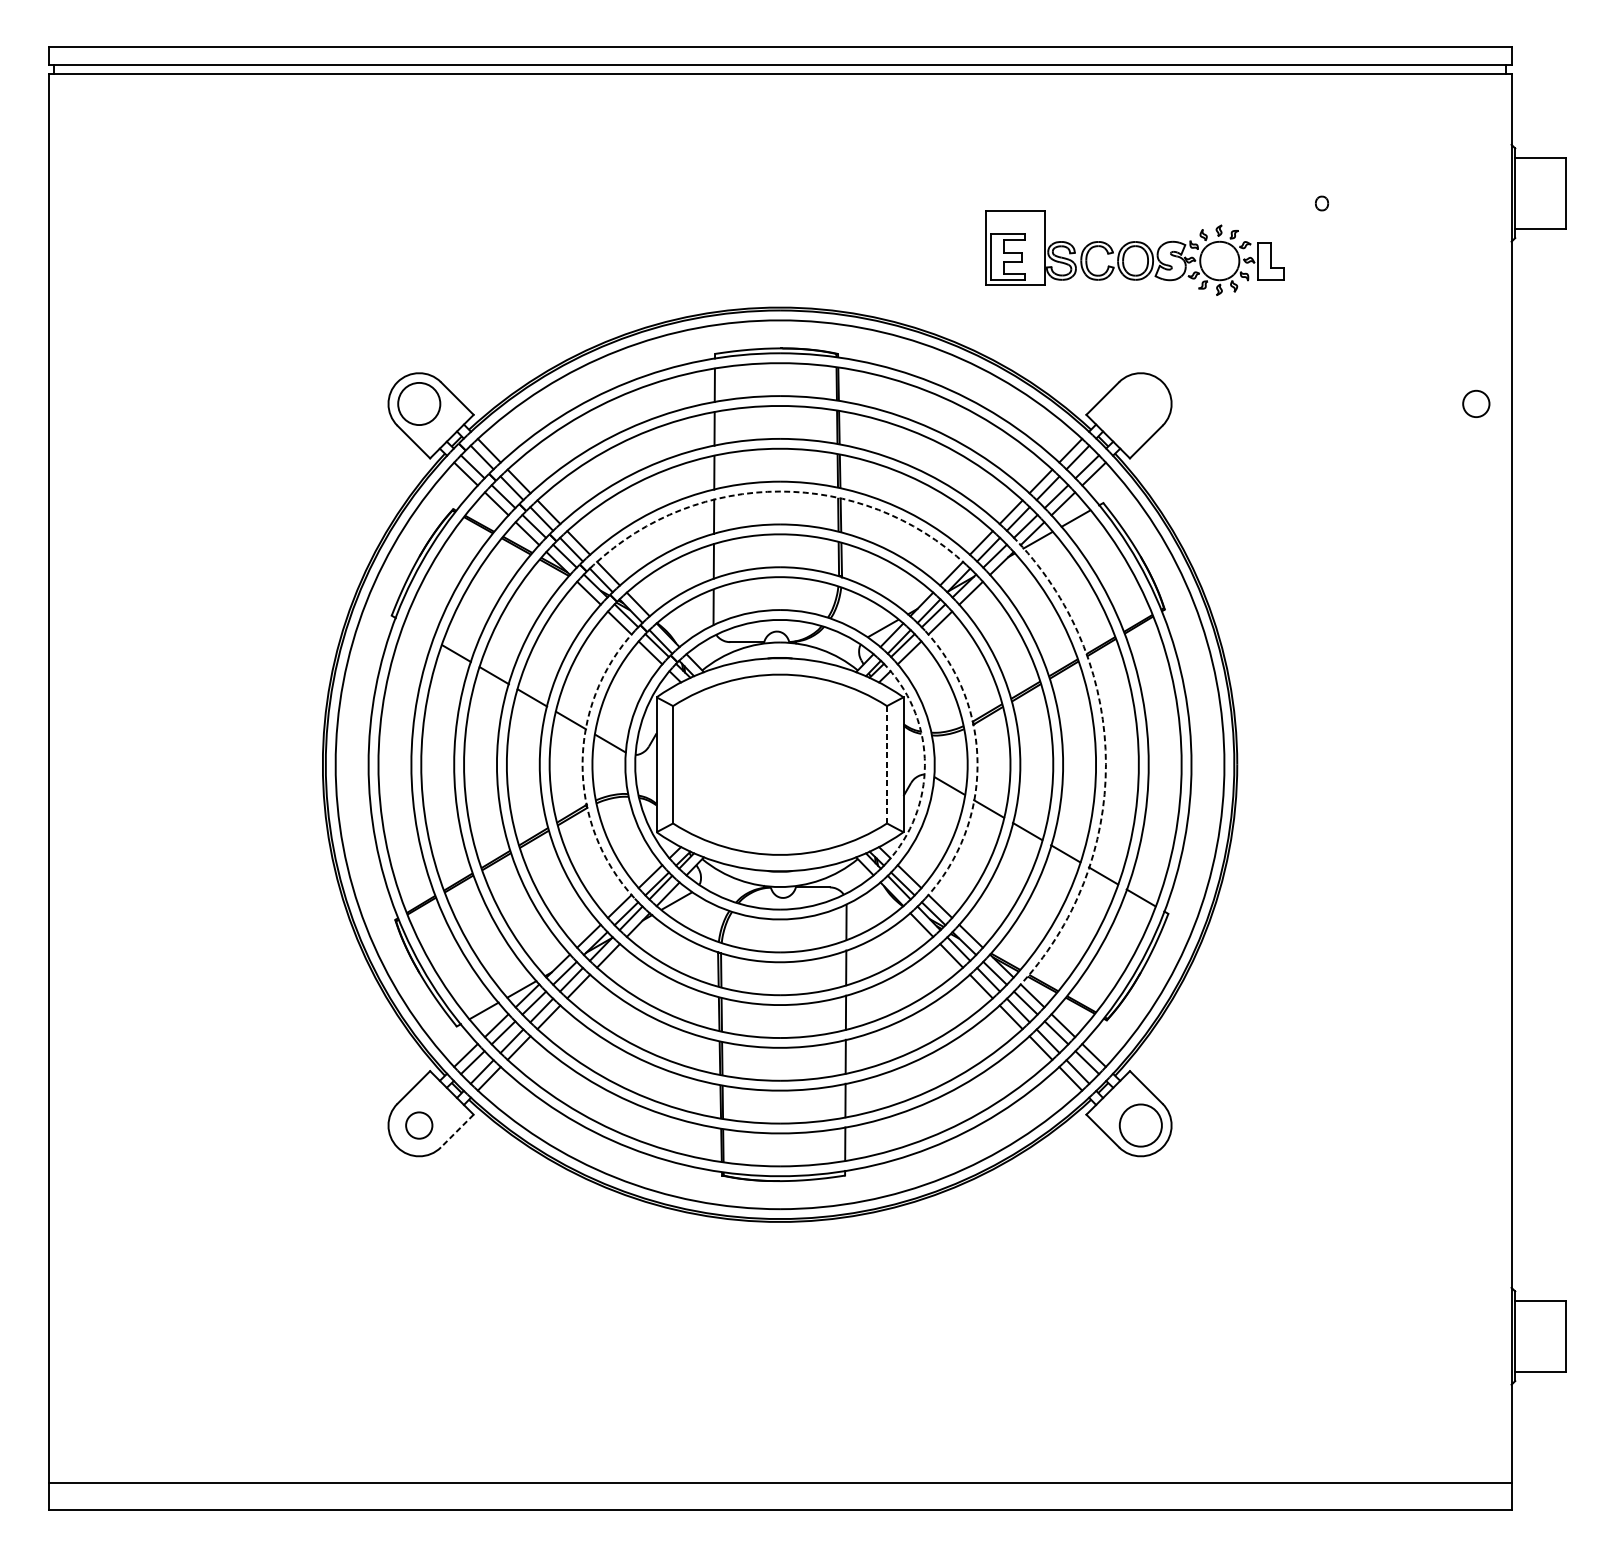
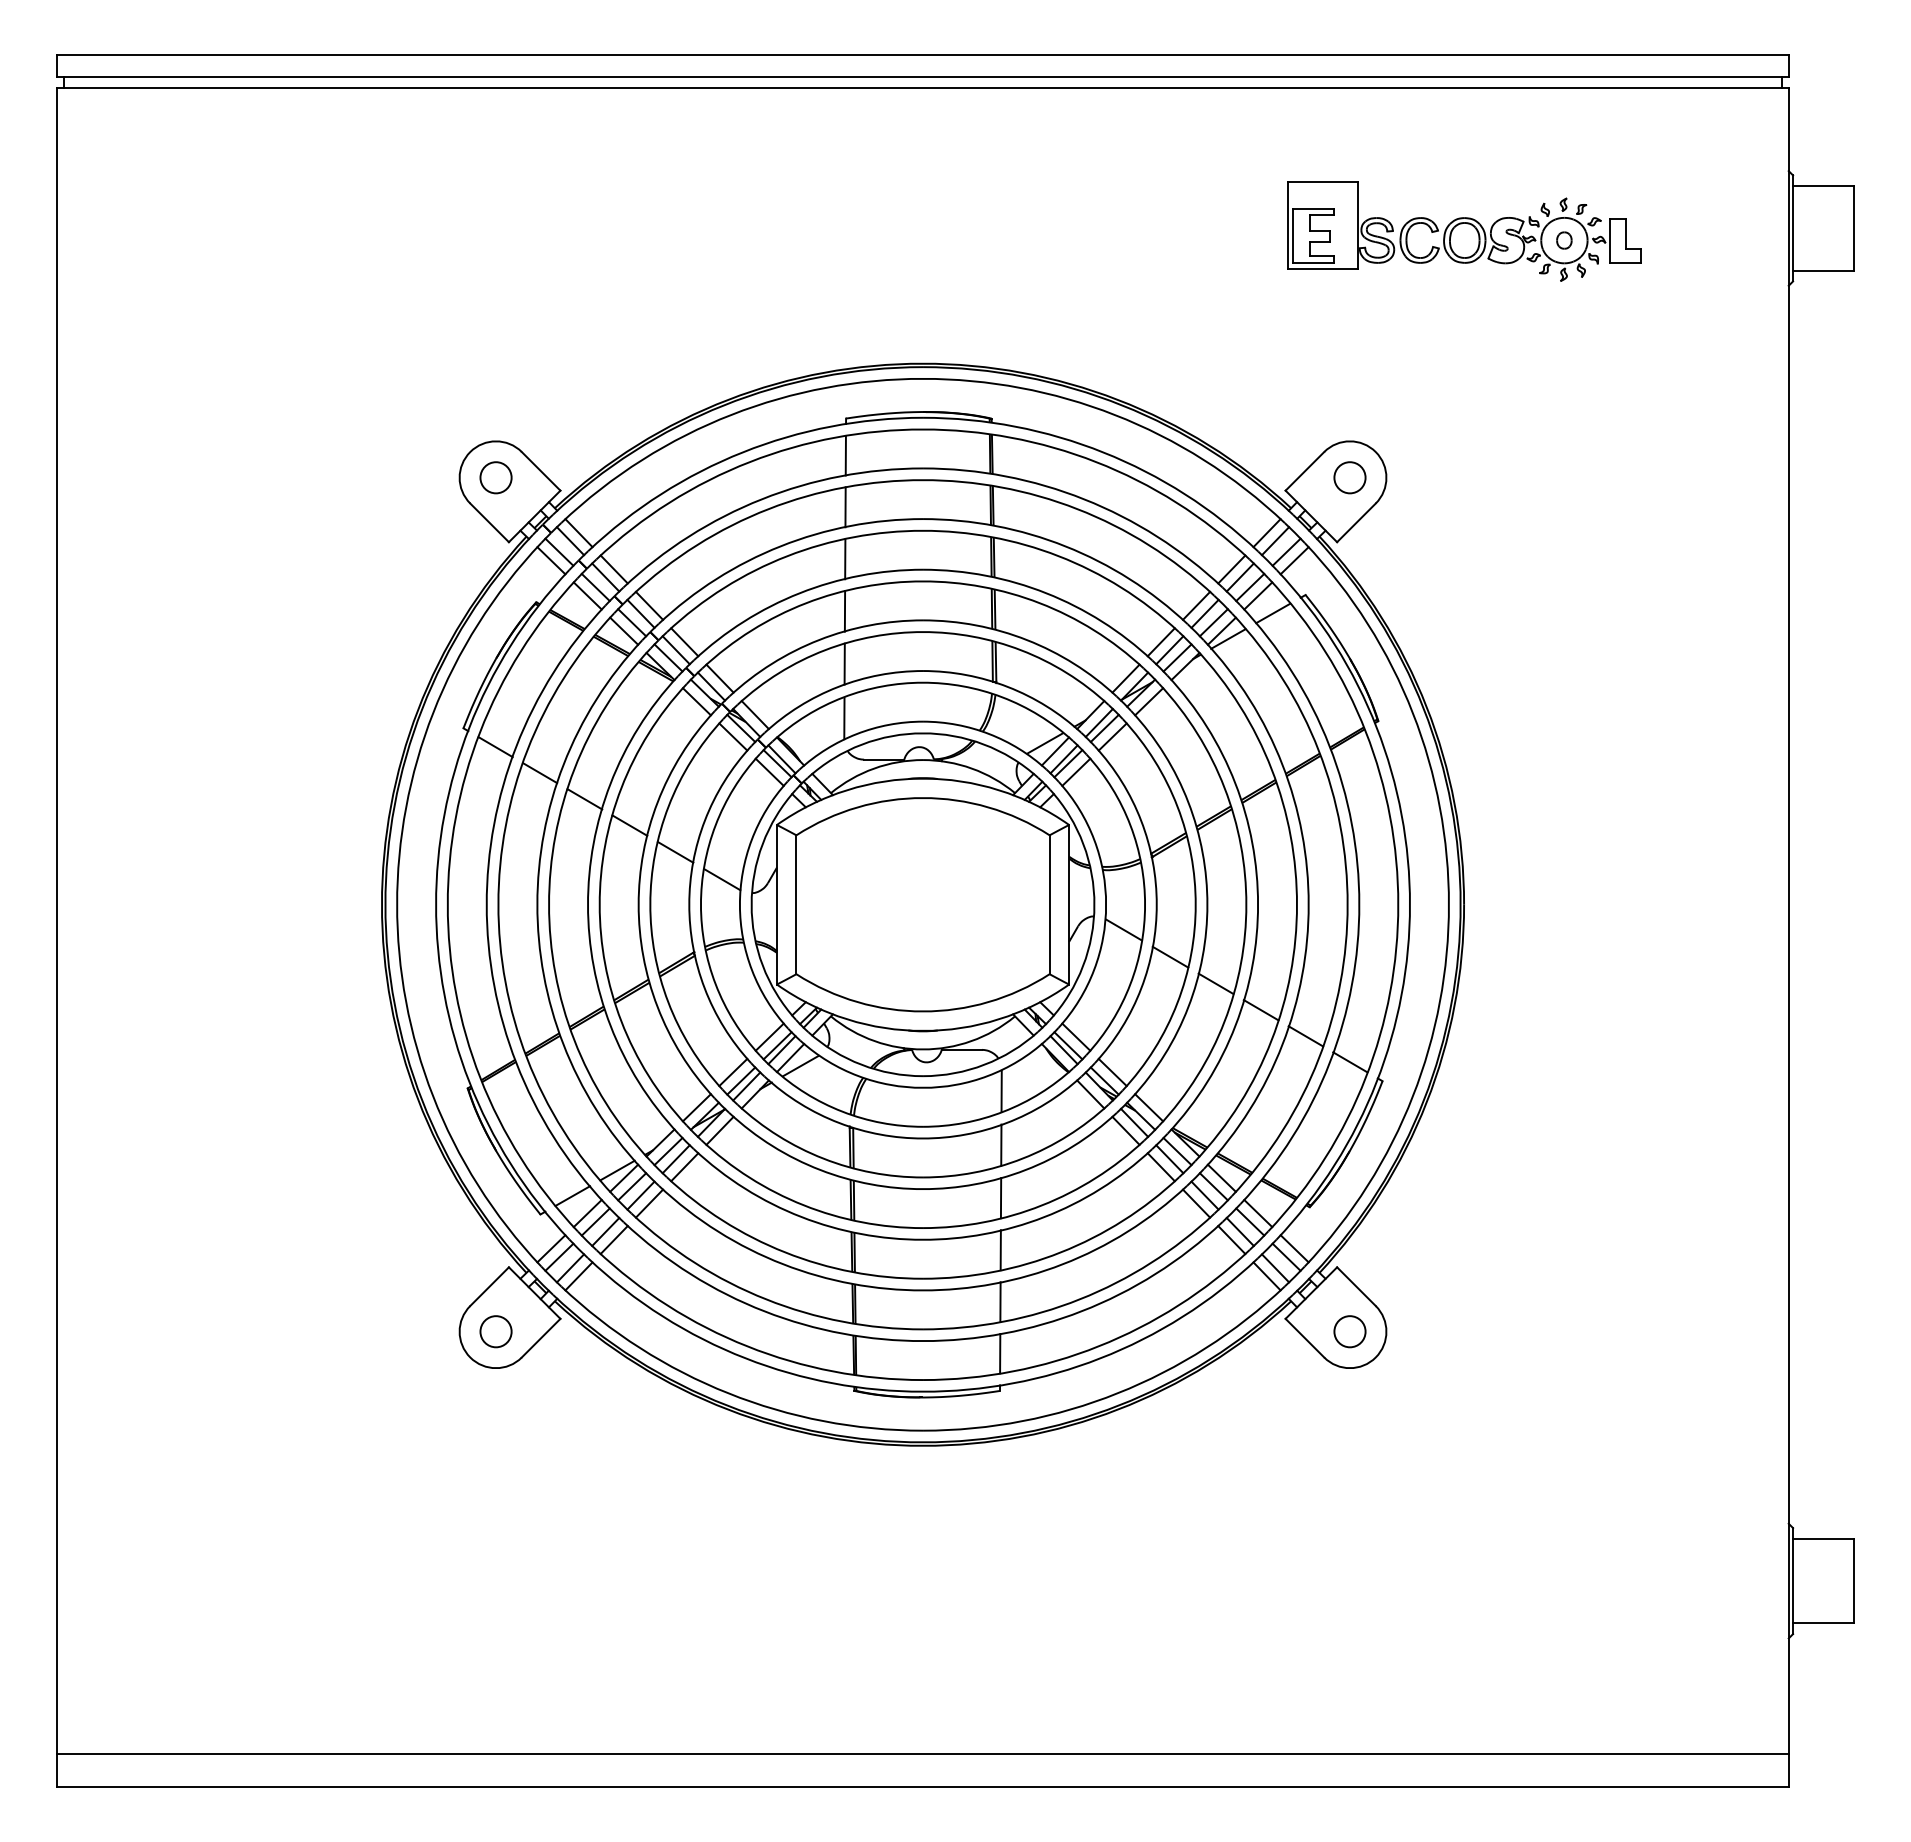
part: (1135, 253) -> (1464, 231), moved
circle: (418, 403) -> (495, 477), size x0.62
circle: (1475, 403) -> (1349, 477), moved
arc: (779, 491) -> (922, 581), dashed -> solid
line: (418, 631) -> (495, 747), added
arc: (582, 764) -> (689, 904), dashed -> solid
line: (886, 764) -> (1049, 904), dashed -> solid
arc: (977, 764) -> (1156, 904), dashed -> solid
arc: (1105, 764) -> (1308, 904), dashed -> solid
arc: (924, 765) -> (1094, 905), dashed -> solid
circle: (1140, 1125) -> (1349, 1331), size x0.62
line: (456, 1131) -> (540, 1338), dashed -> solid

